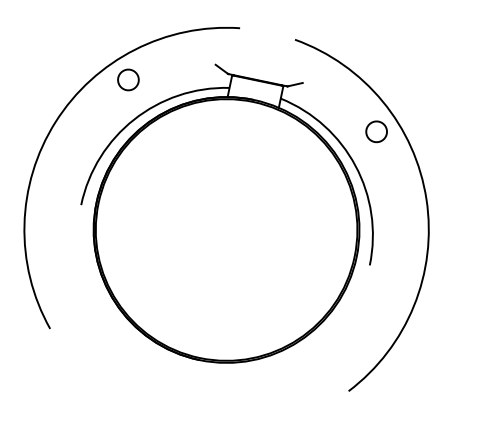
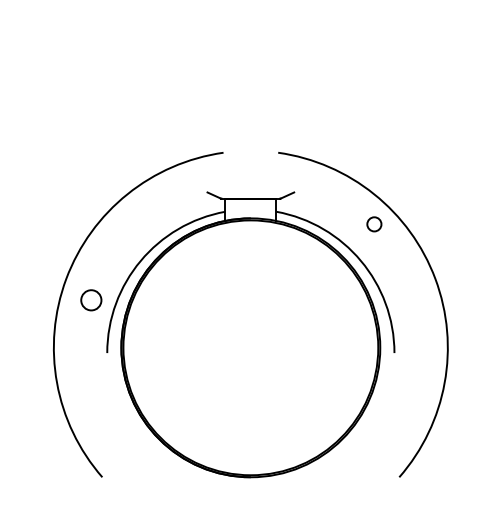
circle: (128, 80) -> (91, 300), moved
circle: (376, 132) -> (374, 224), size x0.7

